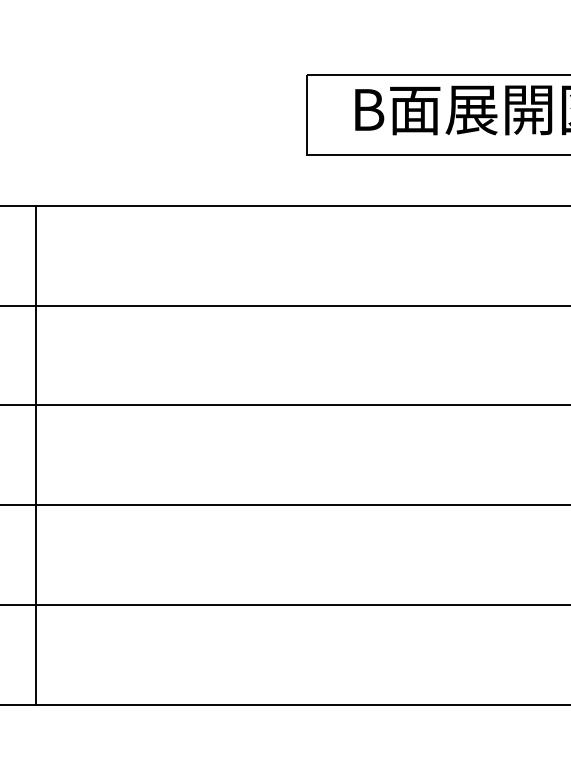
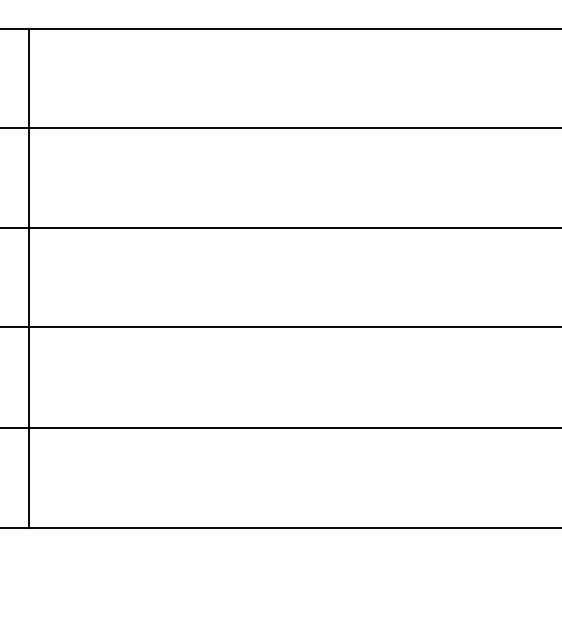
line: (35, 455) -> (28, 277), moved

